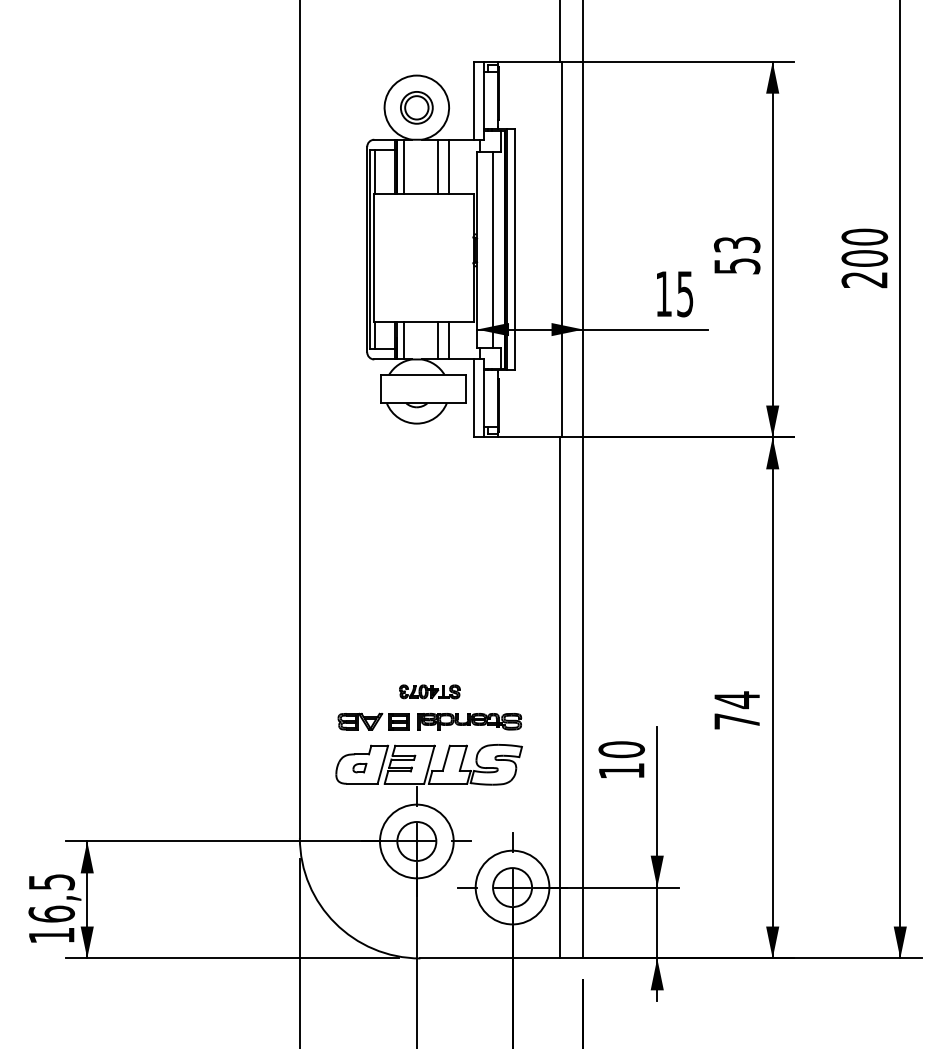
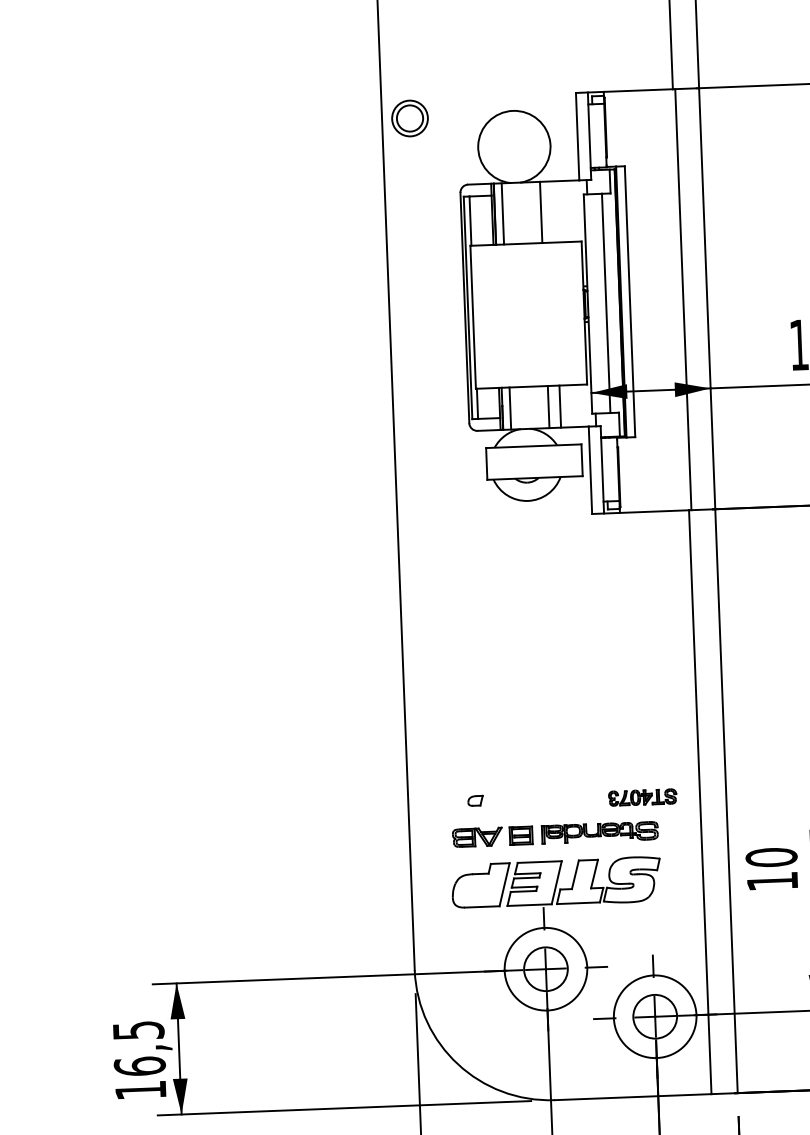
part: (416, 107) -> (409, 118), moved
line: (448, 166) -> (552, 211), removed
part: (429, 691) -> (642, 797), moved
part: (359, 767) -> (475, 800), moved

